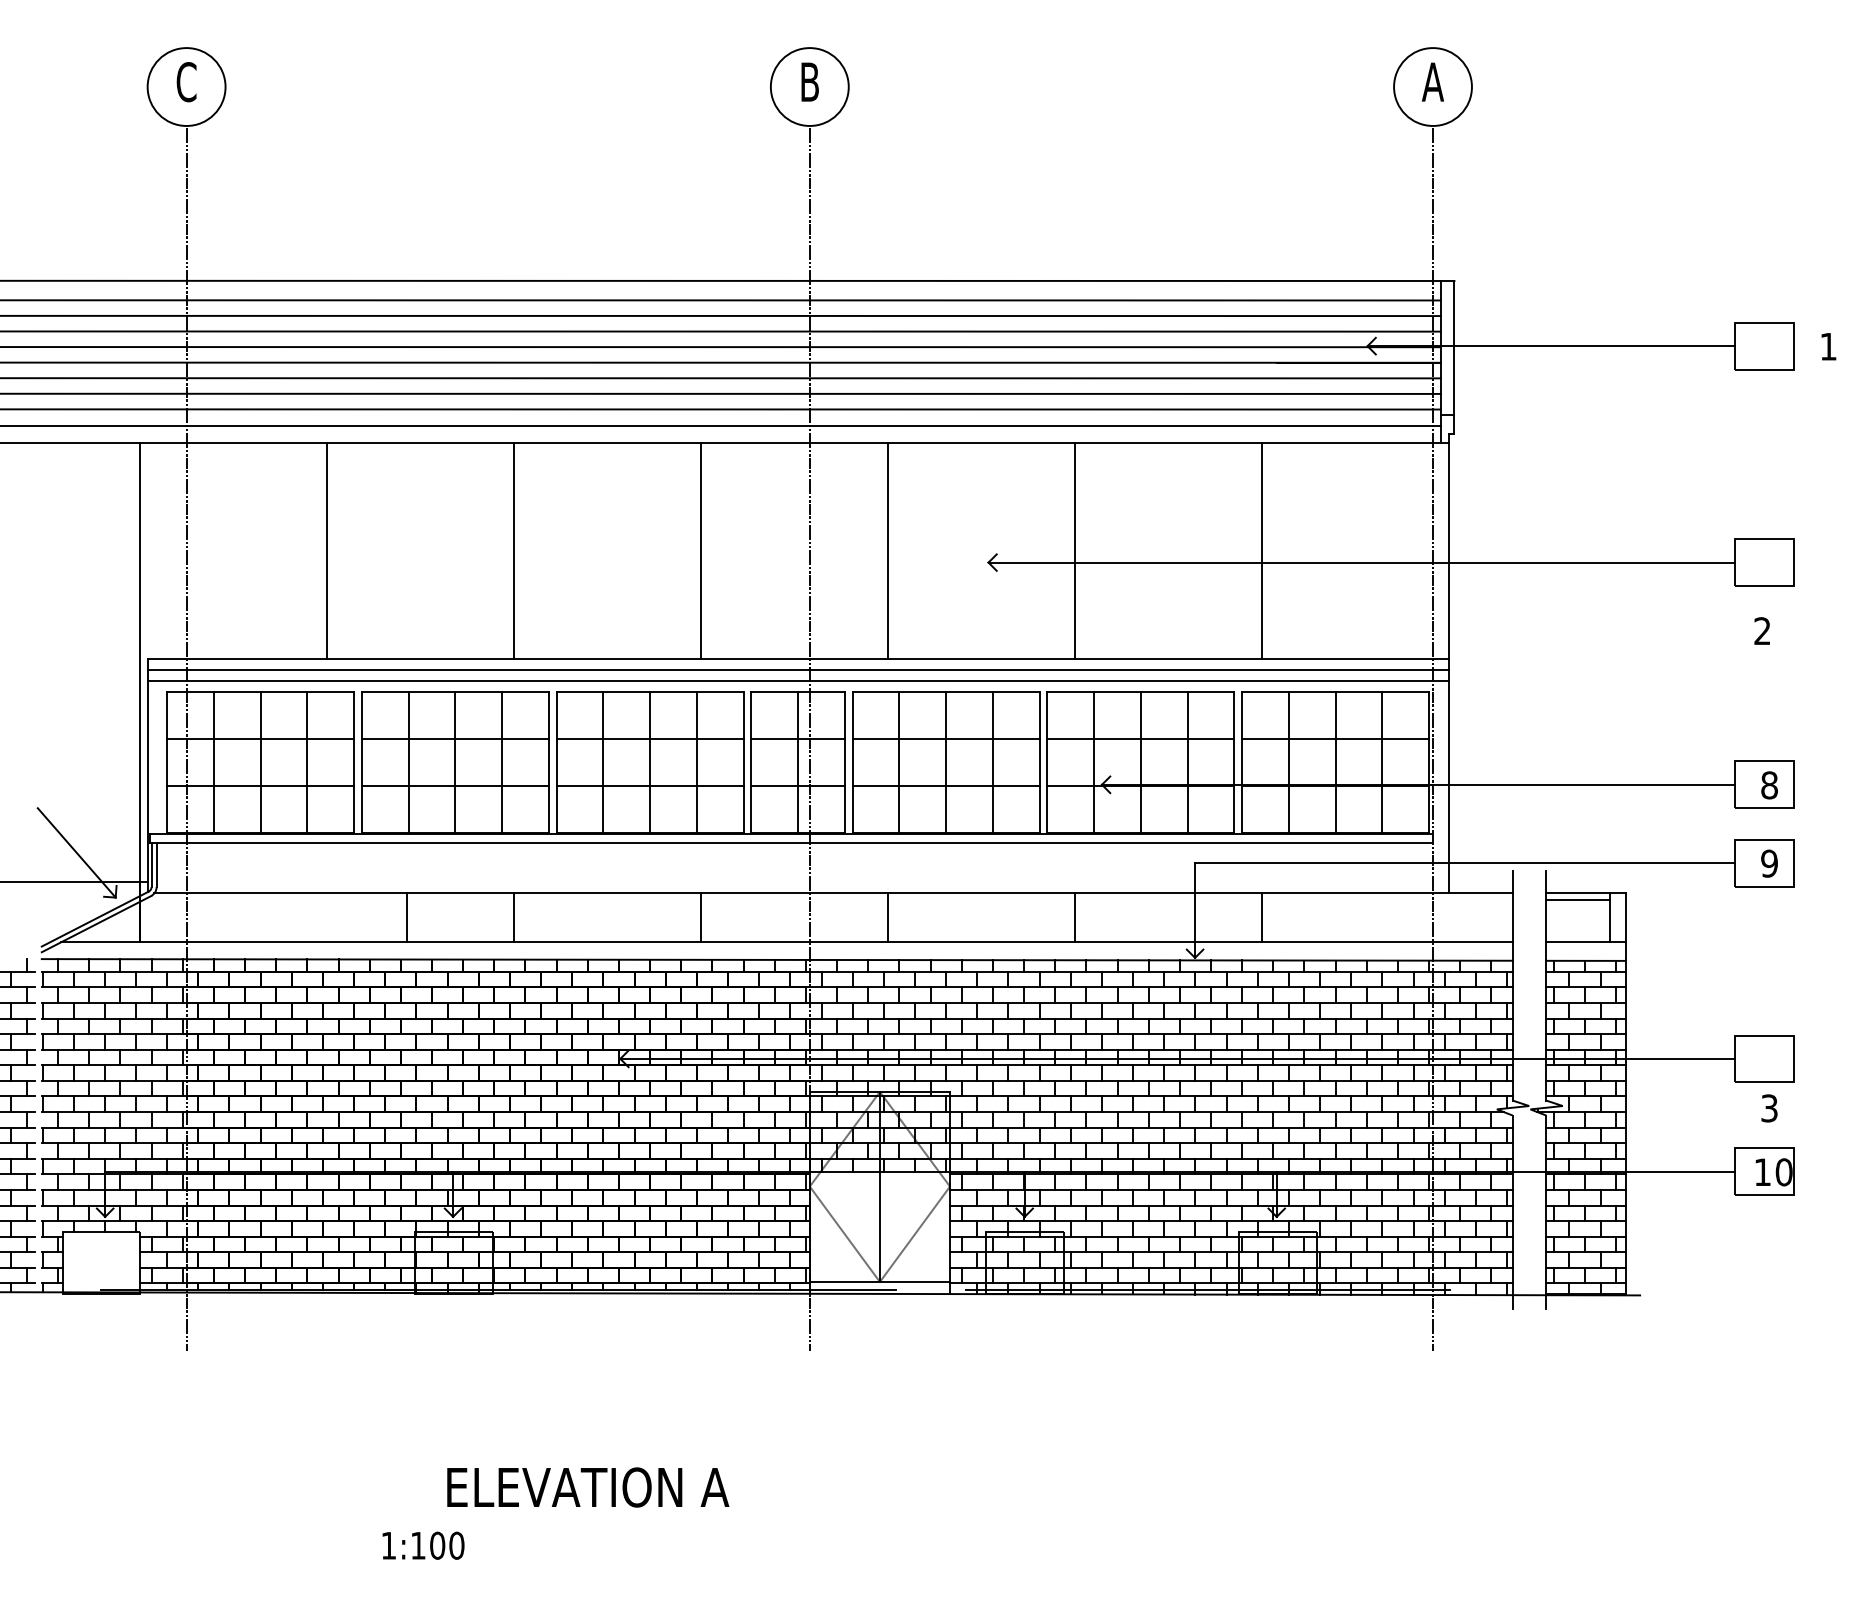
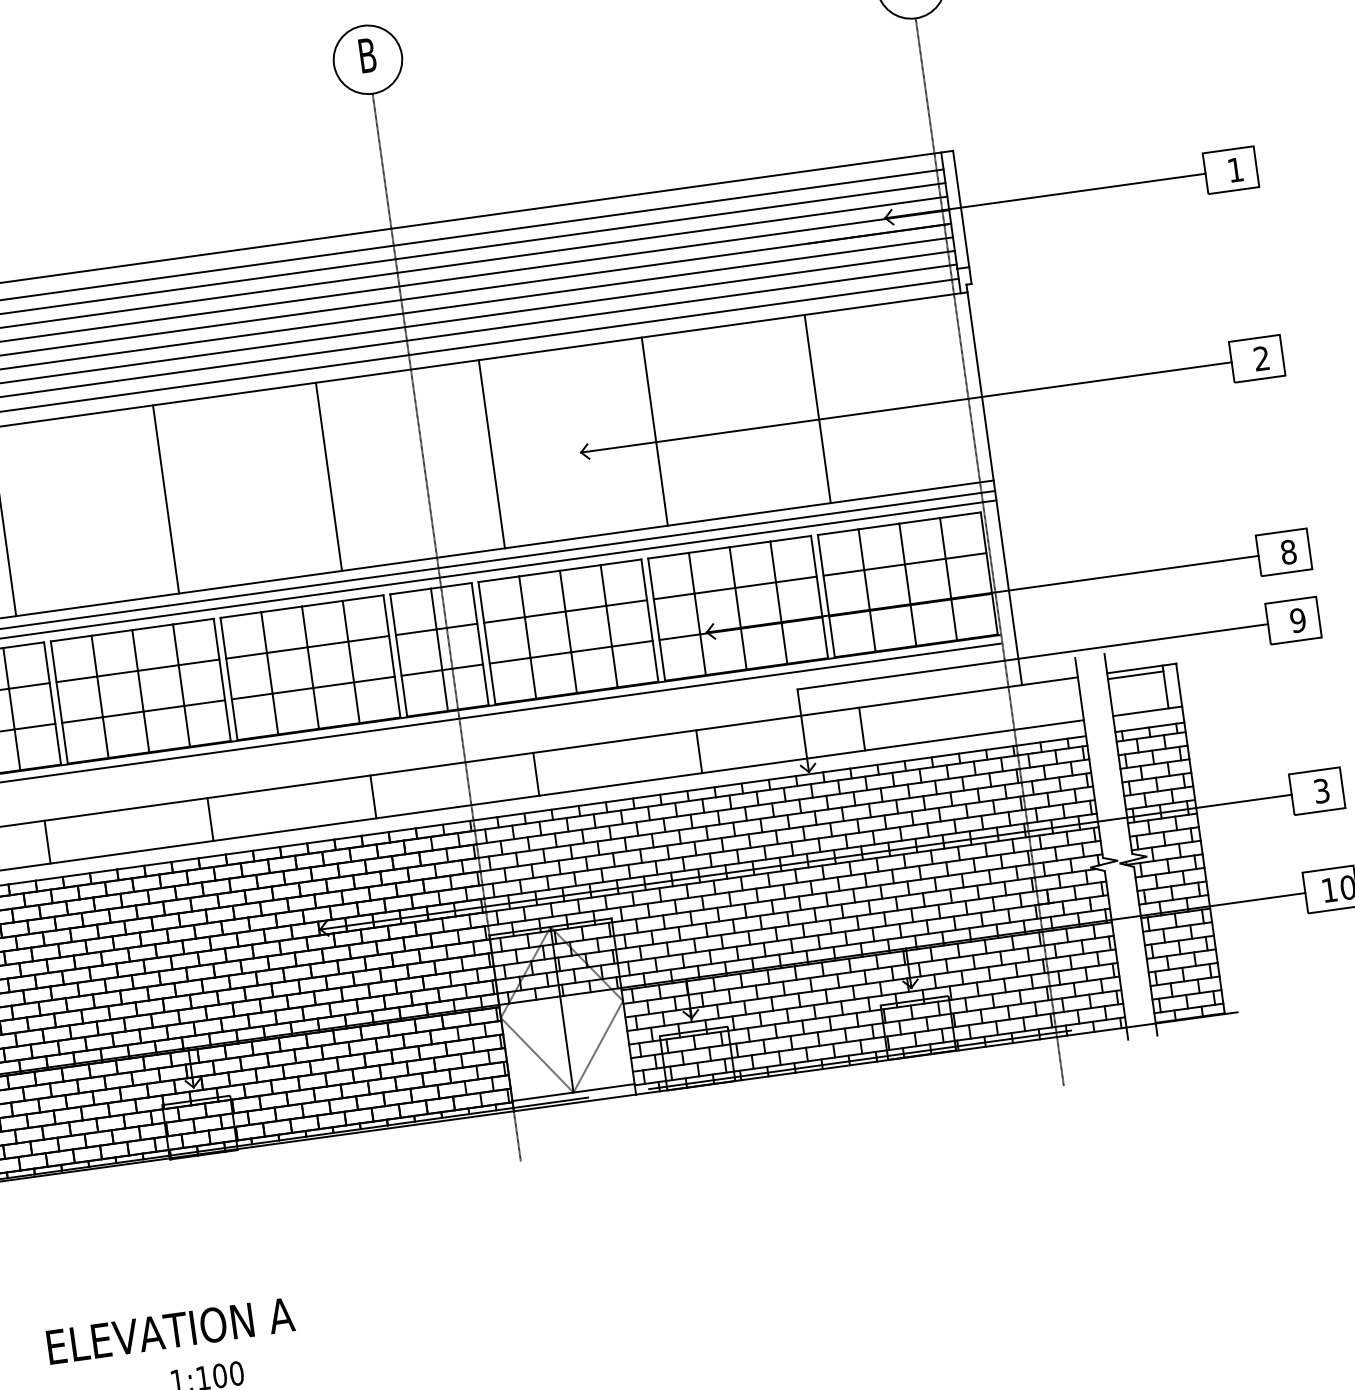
text: (1828, 346) -> (1235, 169), moved
text: (1761, 630) -> (1260, 358), moved
line: (406, 917) -> (47, 841), moved
text: (1769, 1108) -> (1321, 791), moved
text: (588, 1487) -> (171, 1330), moved

